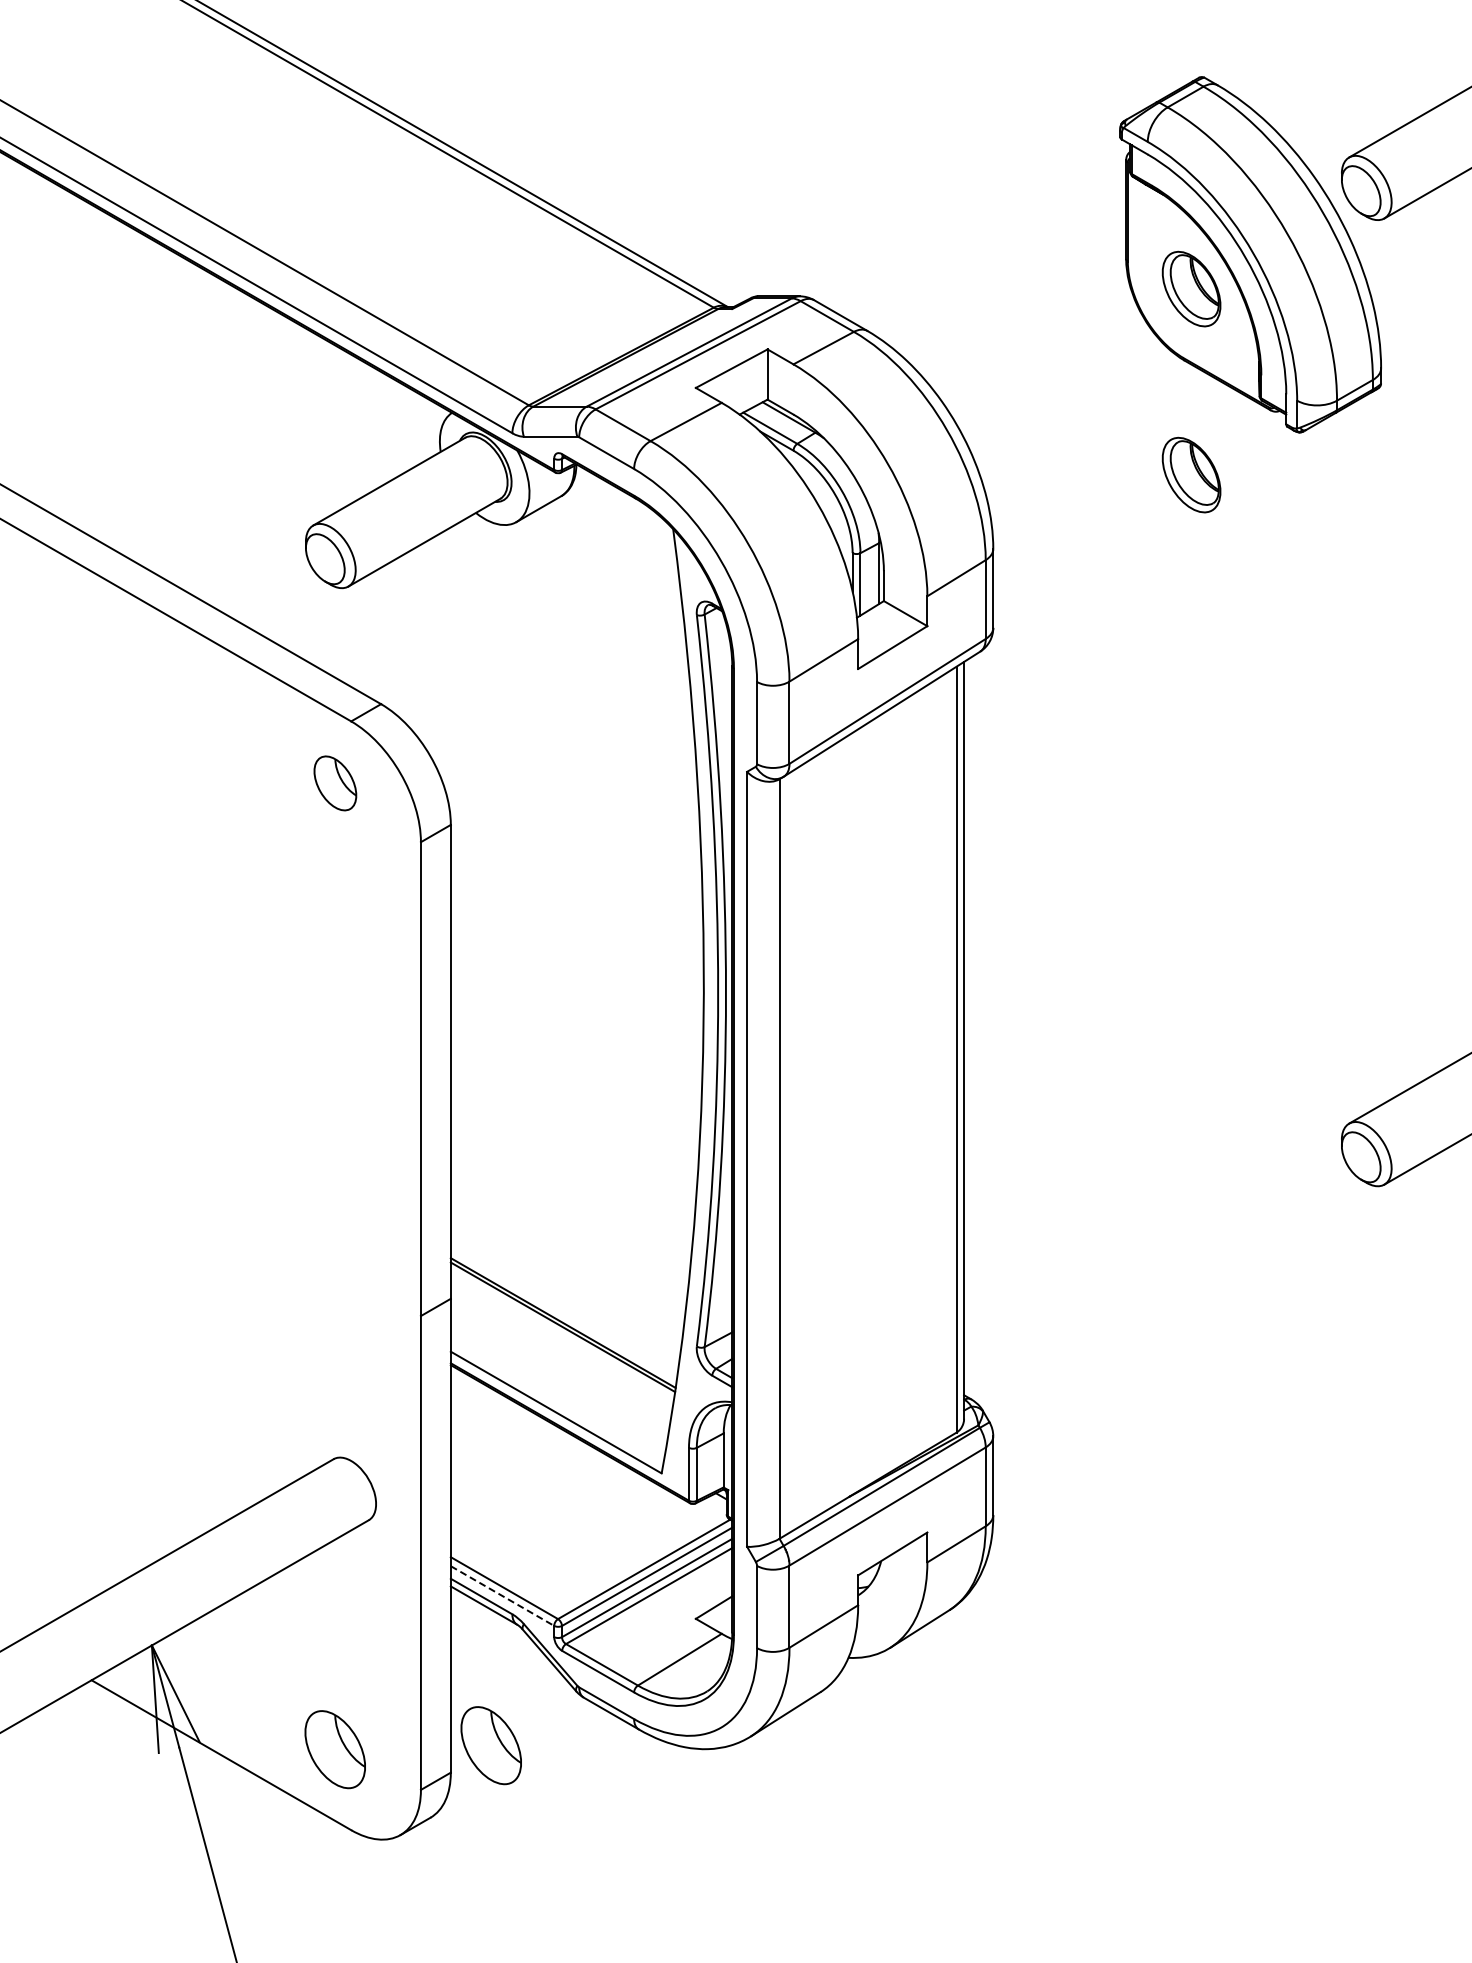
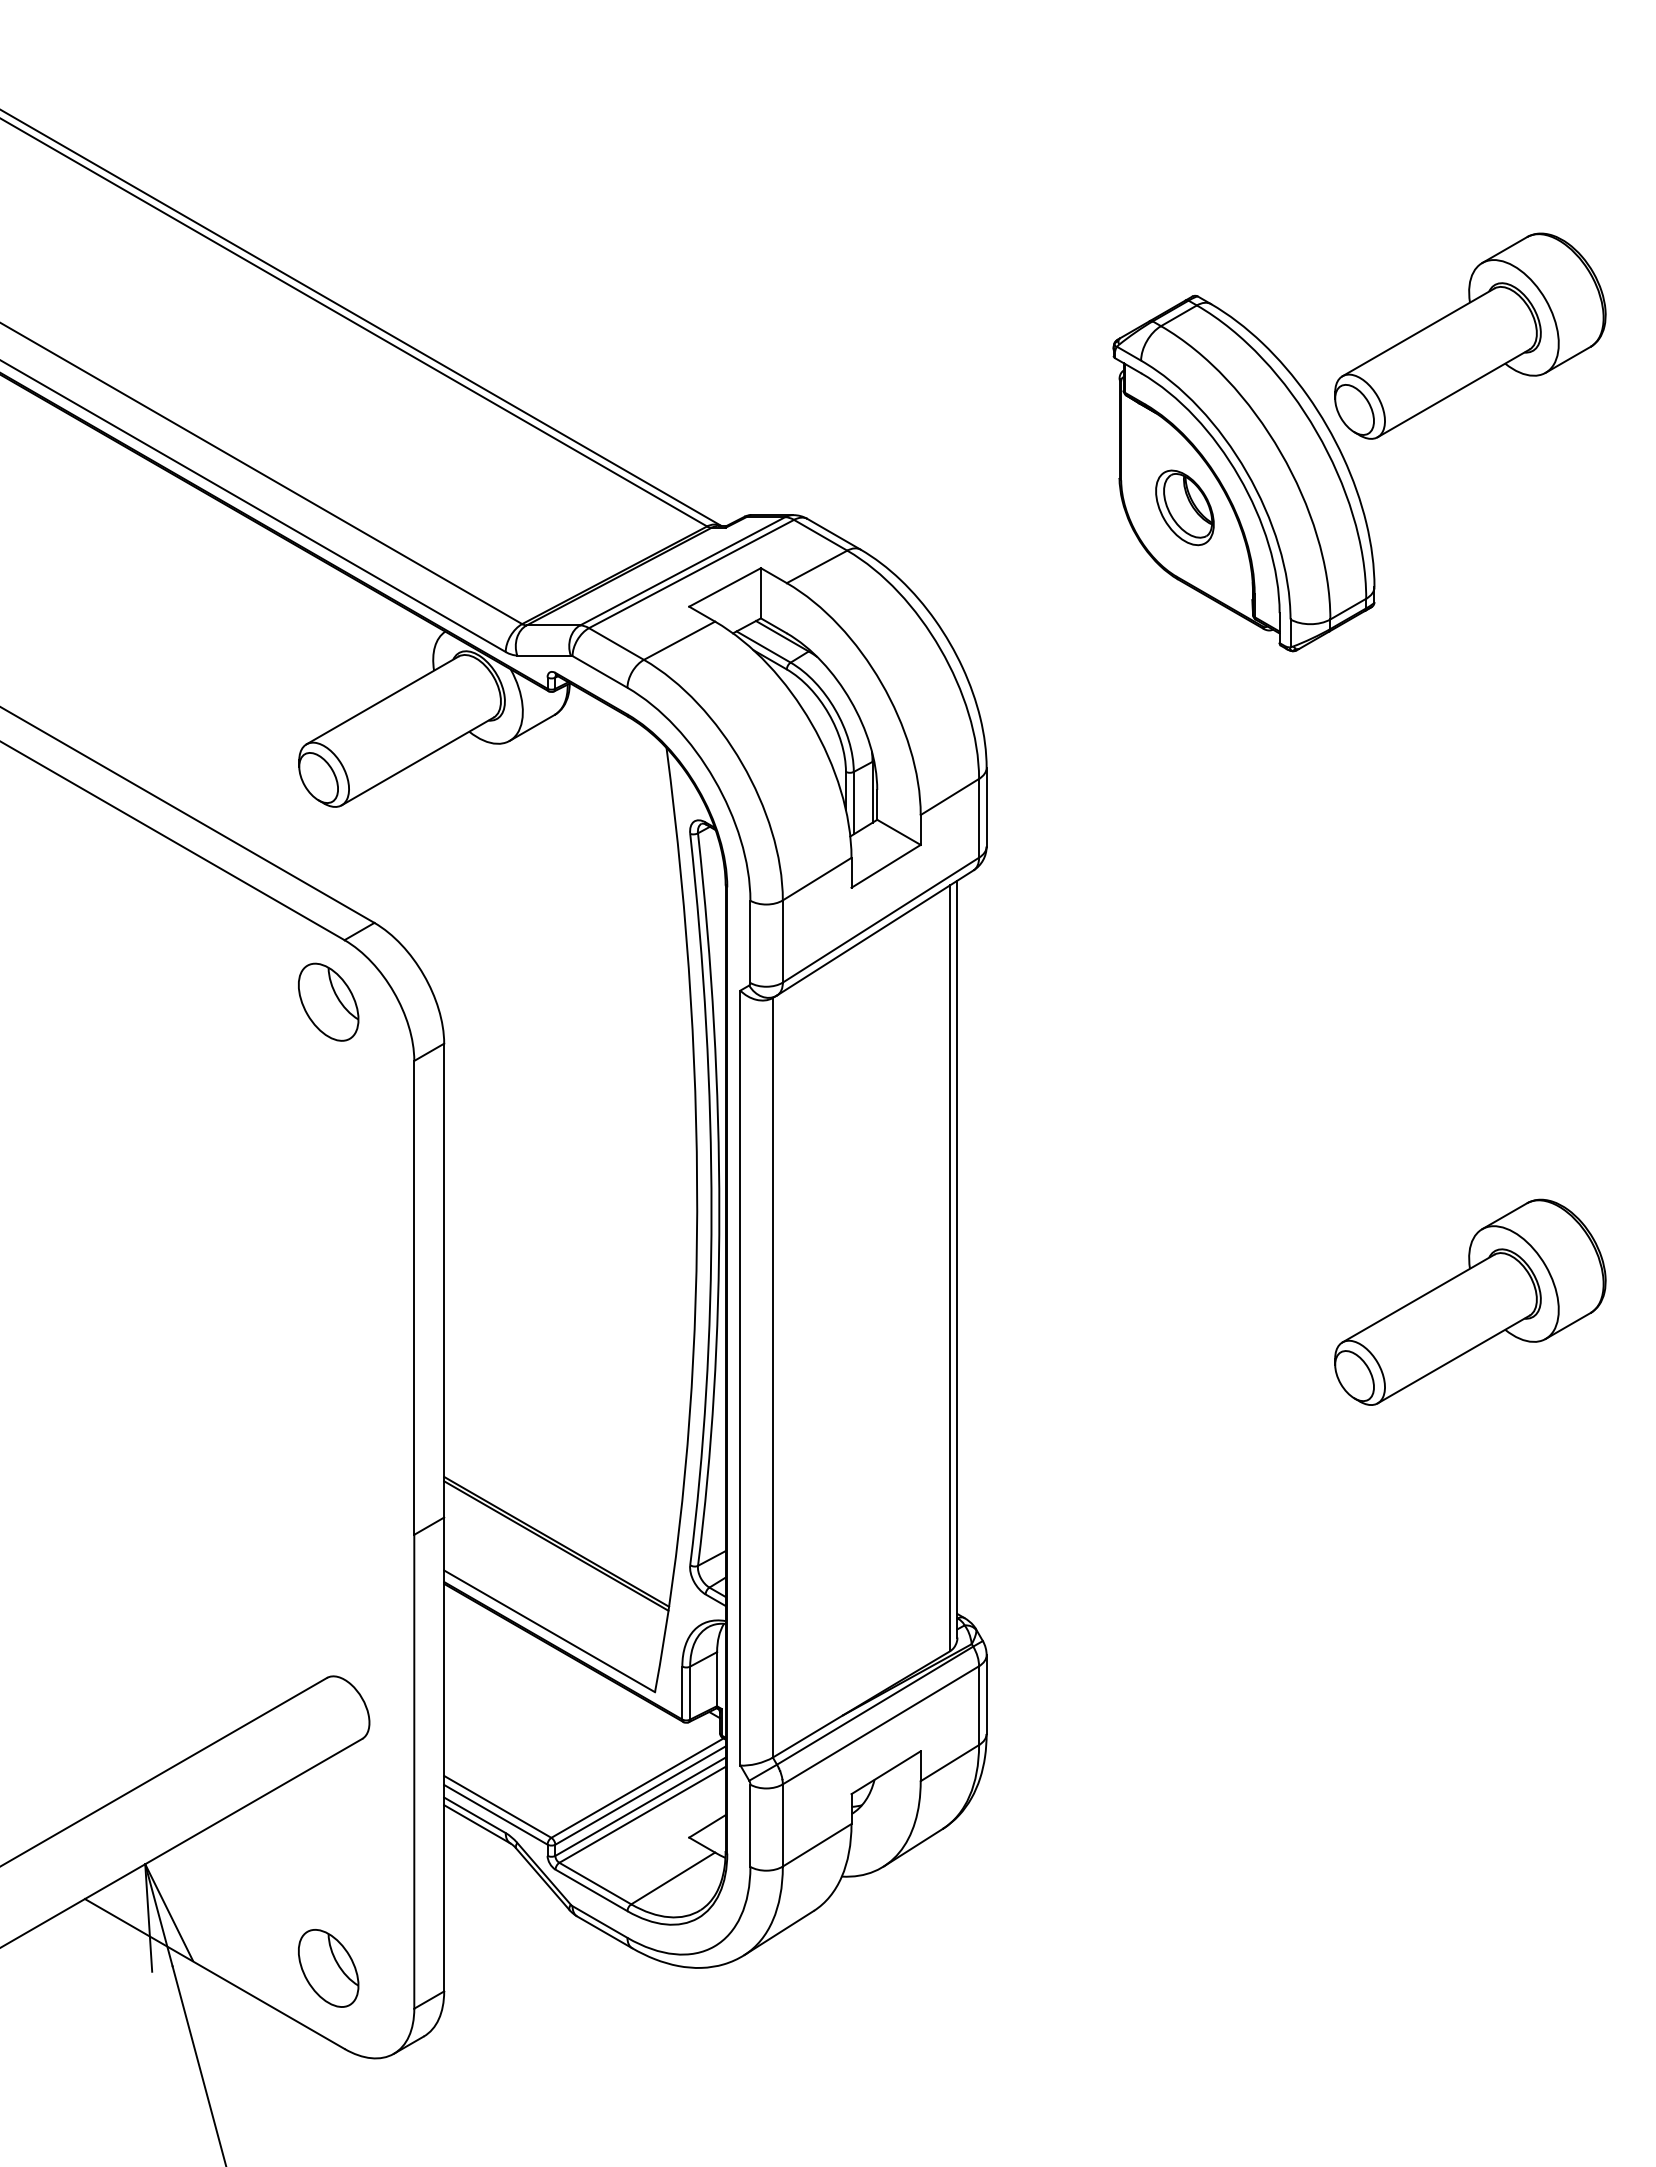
part: (1191, 474) -> (1184, 693), removed
part: (335, 782) -> (328, 1001), size x1.43
line: (502, 1595) -> (495, 1814), dashed -> solid
part: (491, 1745) -> (484, 1964), removed

